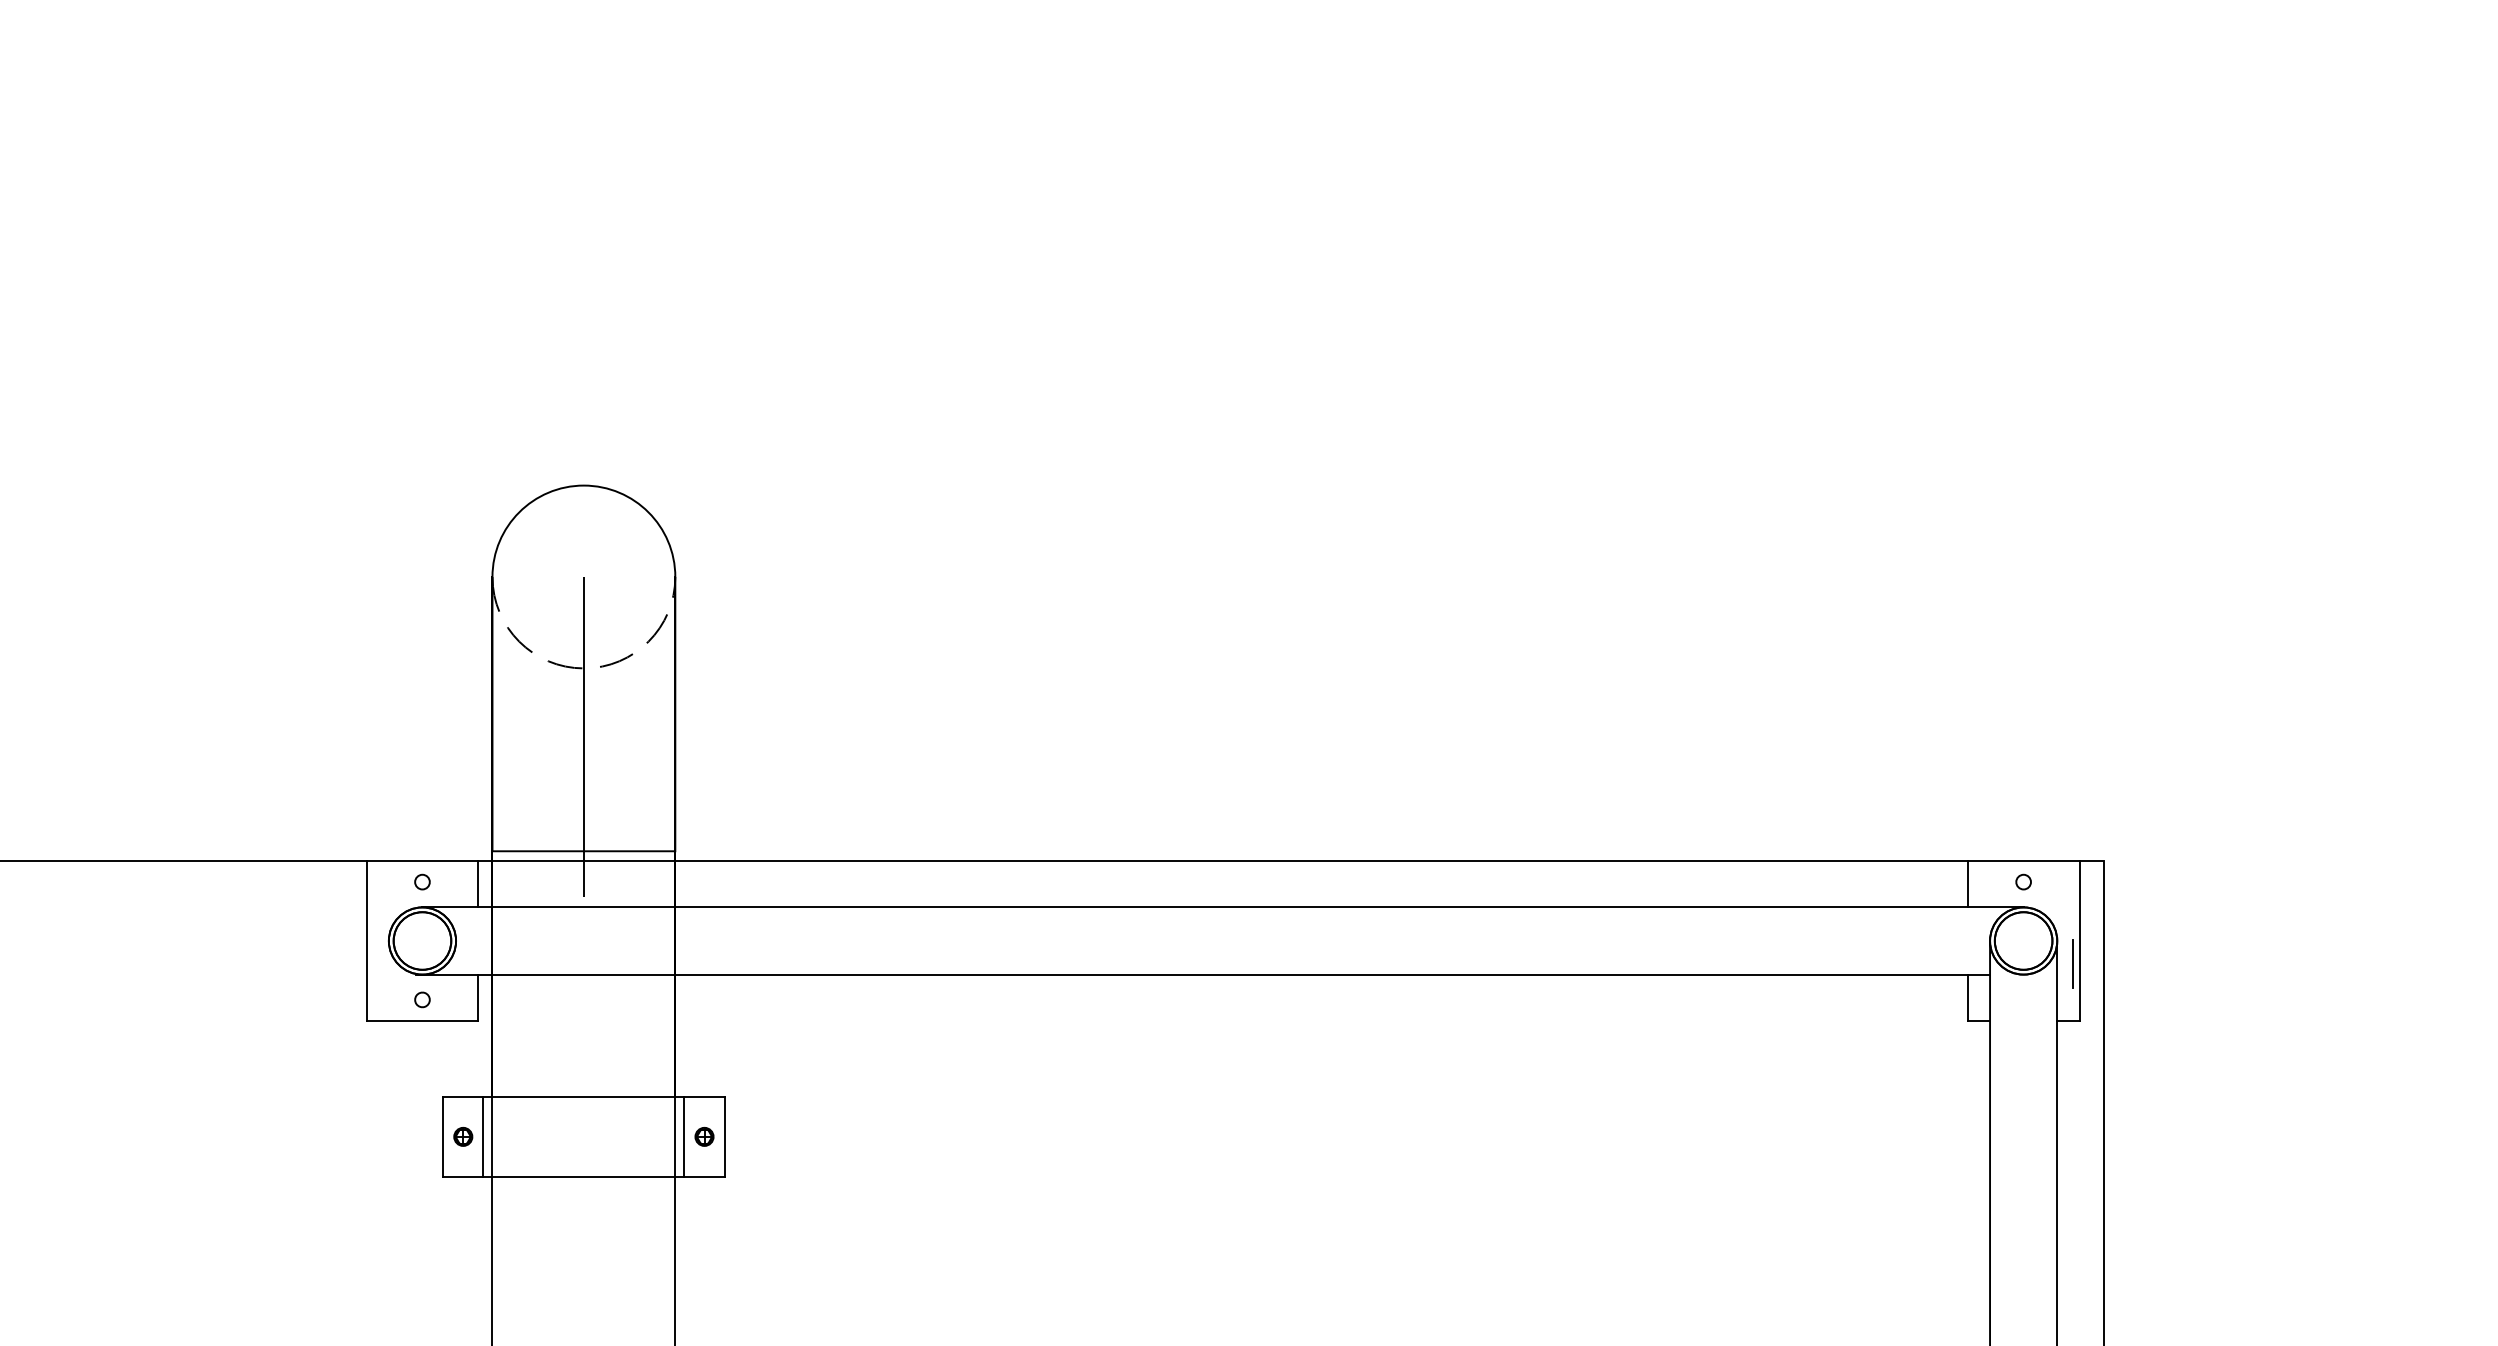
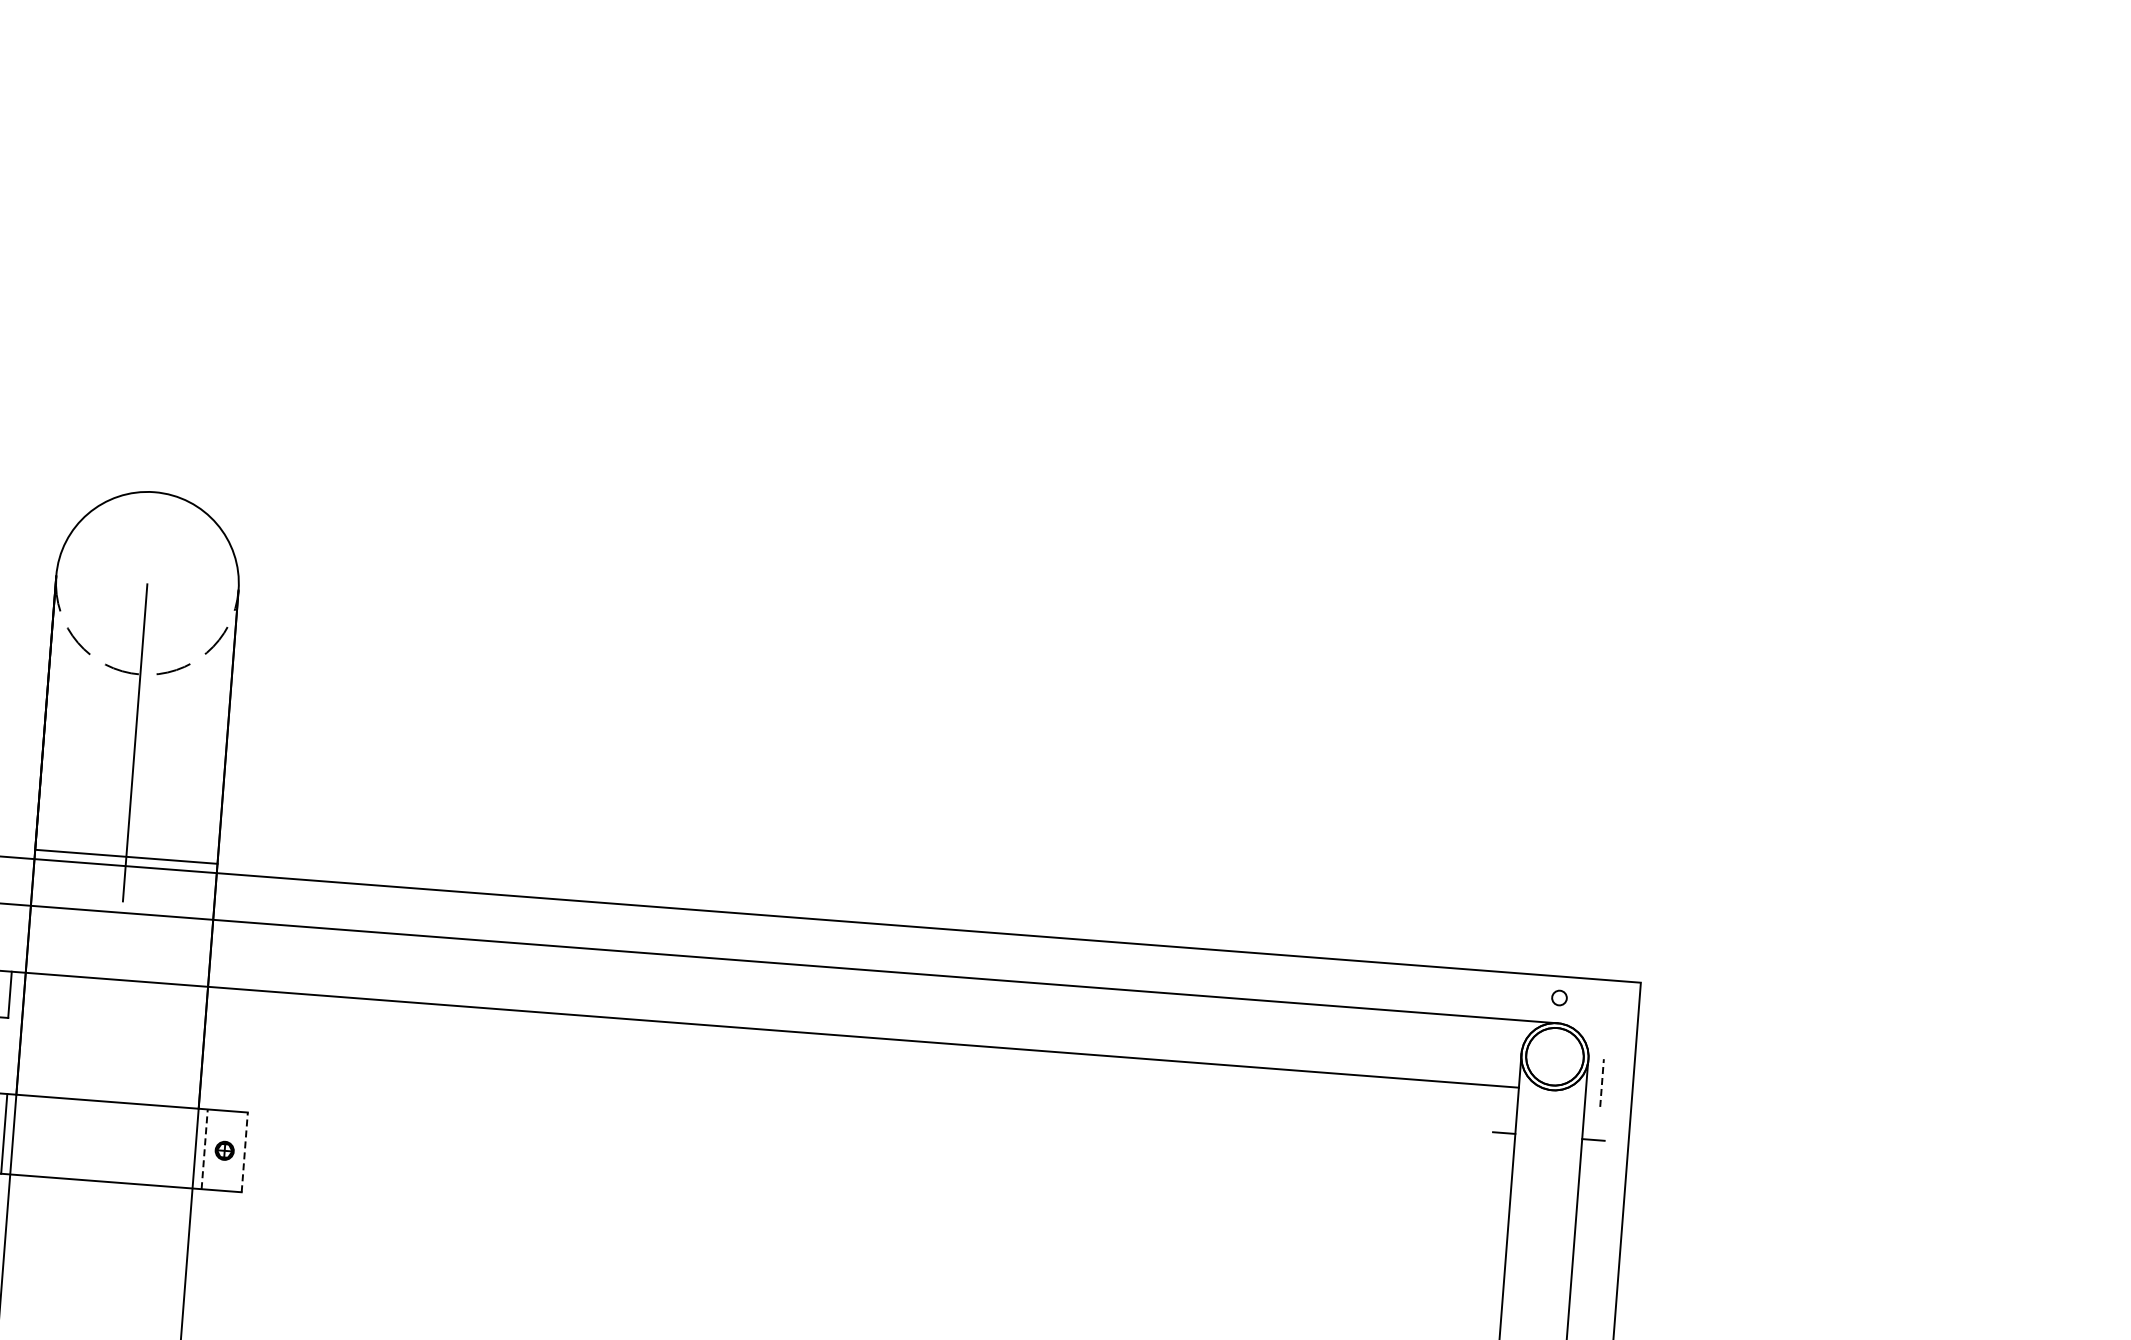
line: (478, 884) -> (18, 881), removed
line: (1967, 884) -> (1503, 996), removed
line: (2079, 941) -> (1610, 1061), removed
line: (2072, 963) -> (1601, 1082), solid -> dashed
line: (1967, 997) -> (1494, 1108), removed
line: (684, 1136) -> (204, 1148), solid -> dashed
line: (724, 1136) -> (244, 1151), solid -> dashed

